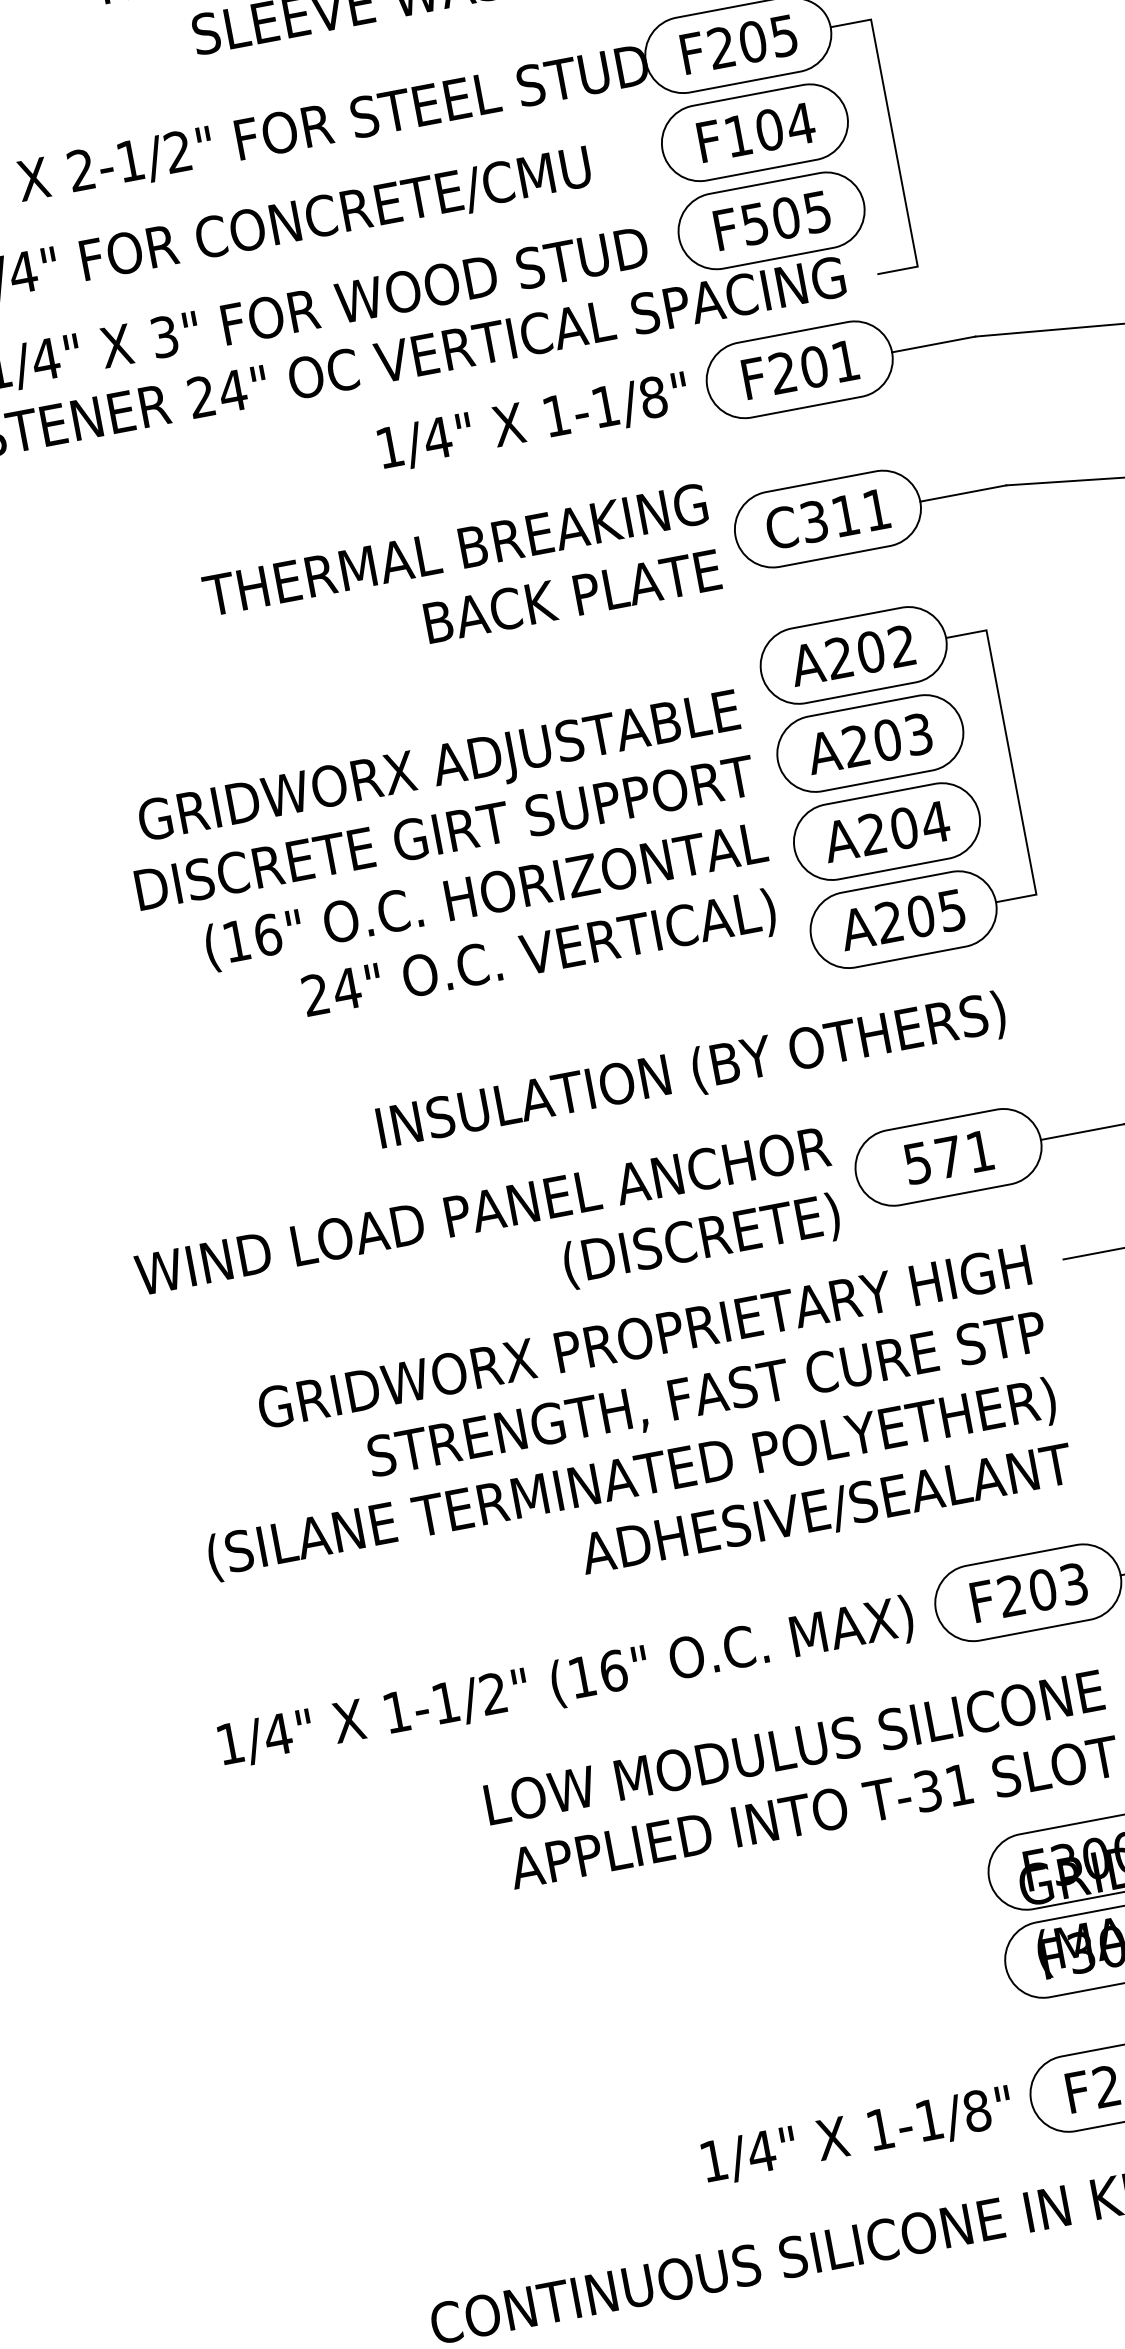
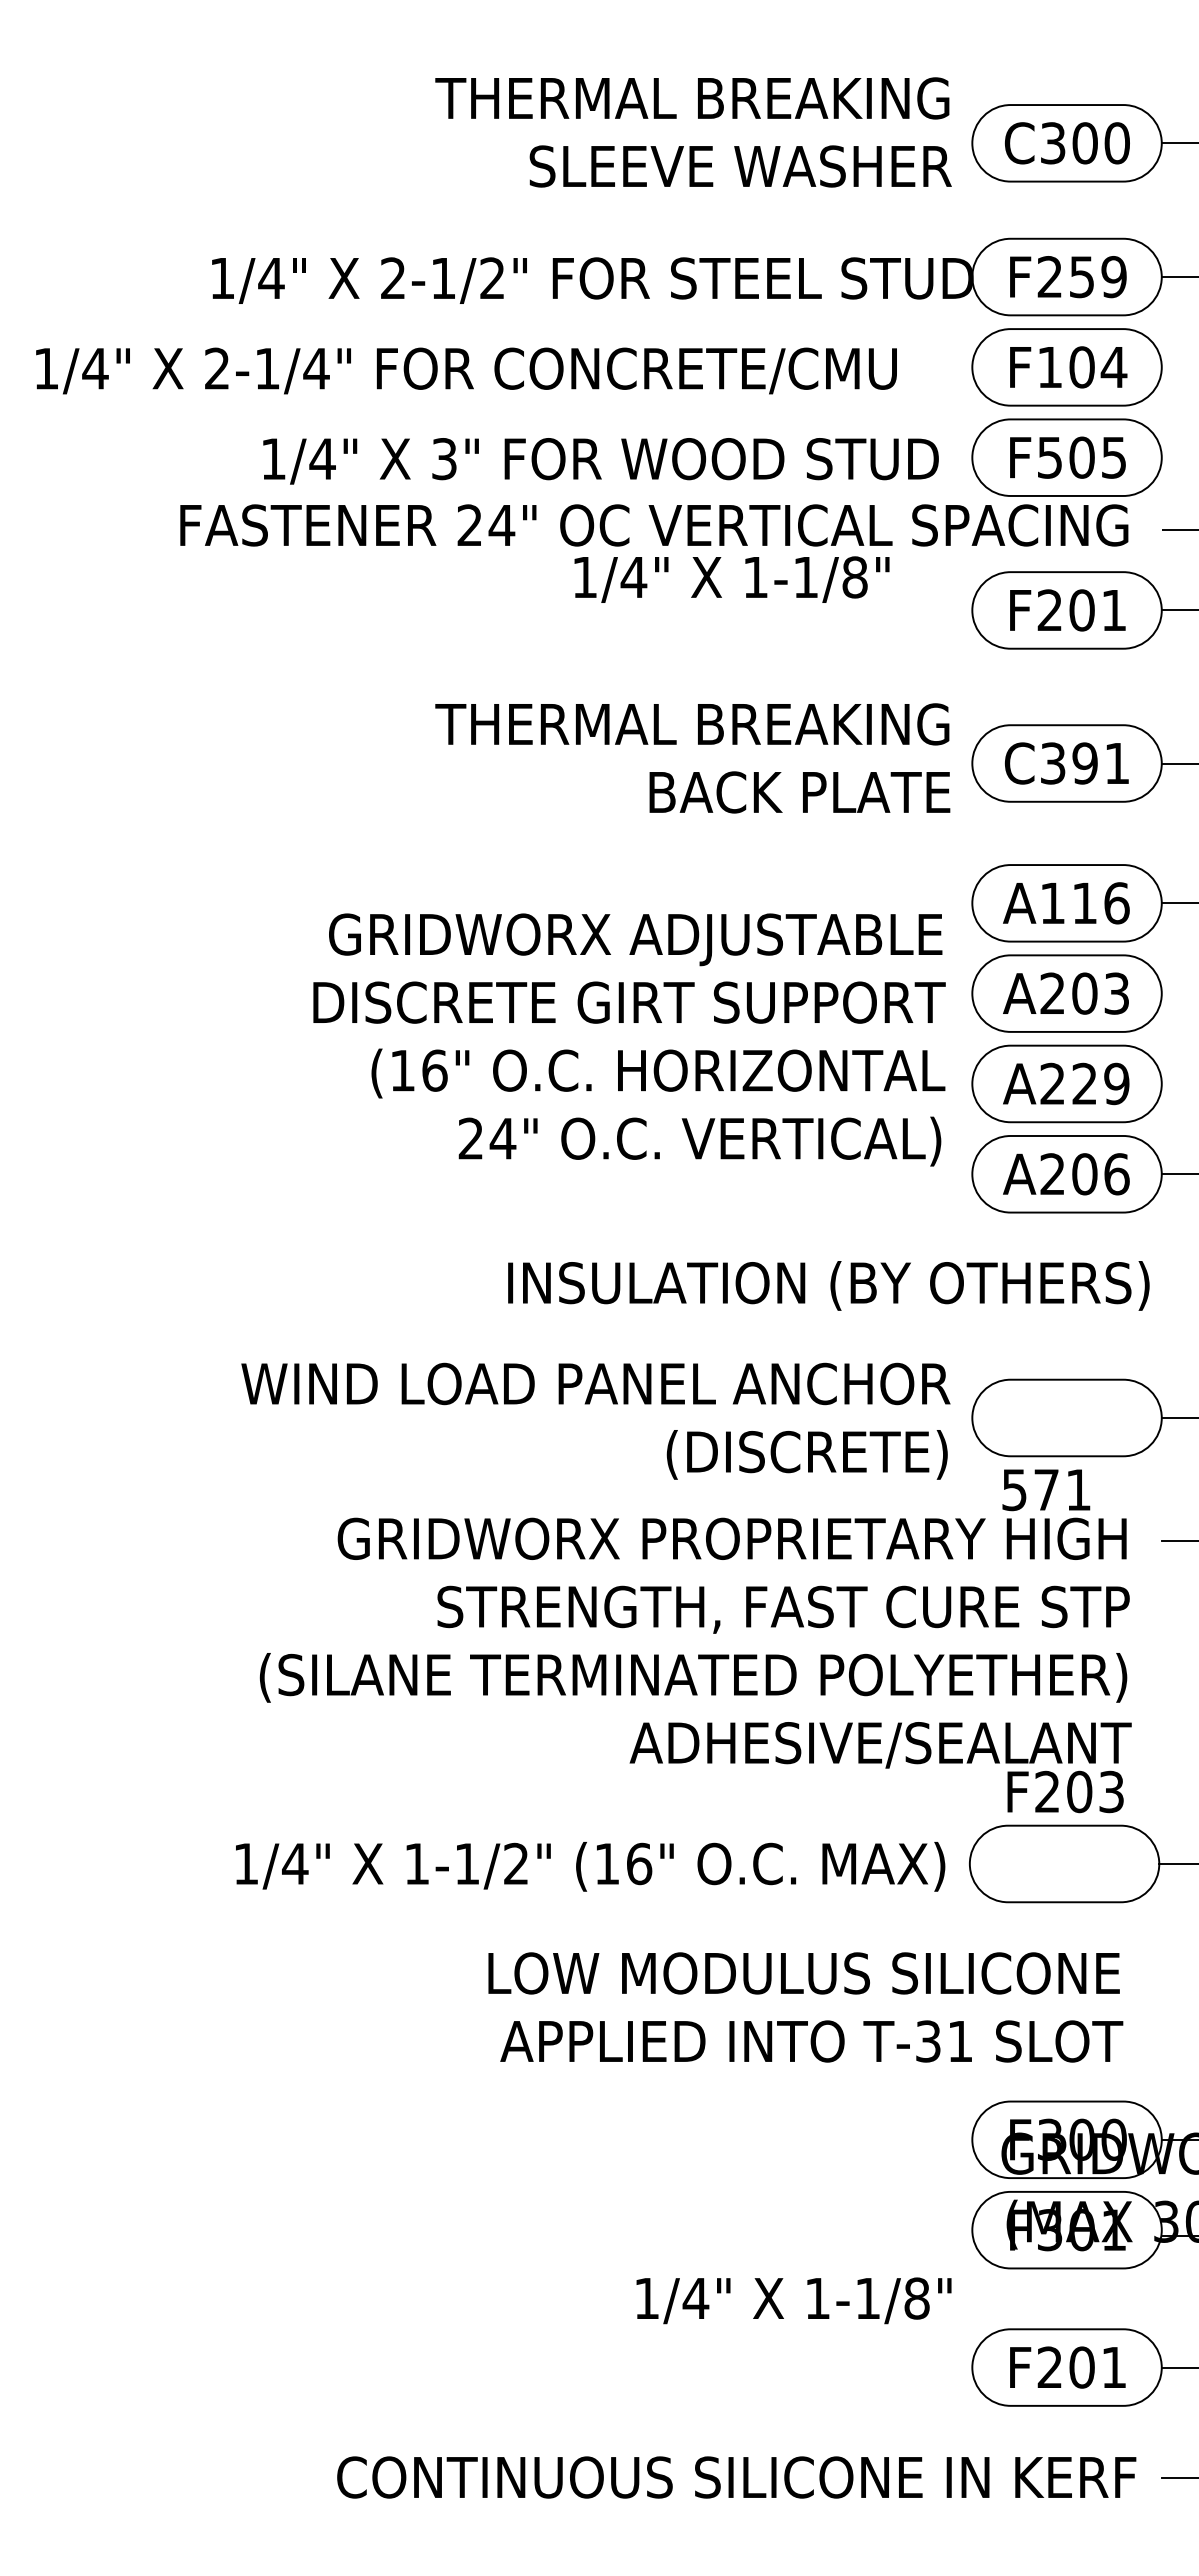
text: (768, 39) -> (1097, 277), F205 -> F259
text: (533, 422) -> (731, 579), moved
text: (844, 515) -> (1084, 763), C311 -> C391
text: (870, 652) -> (1084, 903), A202 -> A116
text: (920, 824) -> (1101, 1083), A204 -> A229
text: (951, 910) -> (1116, 1174), A205 -> A206
text: (949, 1157) -> (1046, 1490), moved
text: (1029, 1592) -> (1065, 1791), moved
text: (857, 2135) -> (793, 2300), moved

